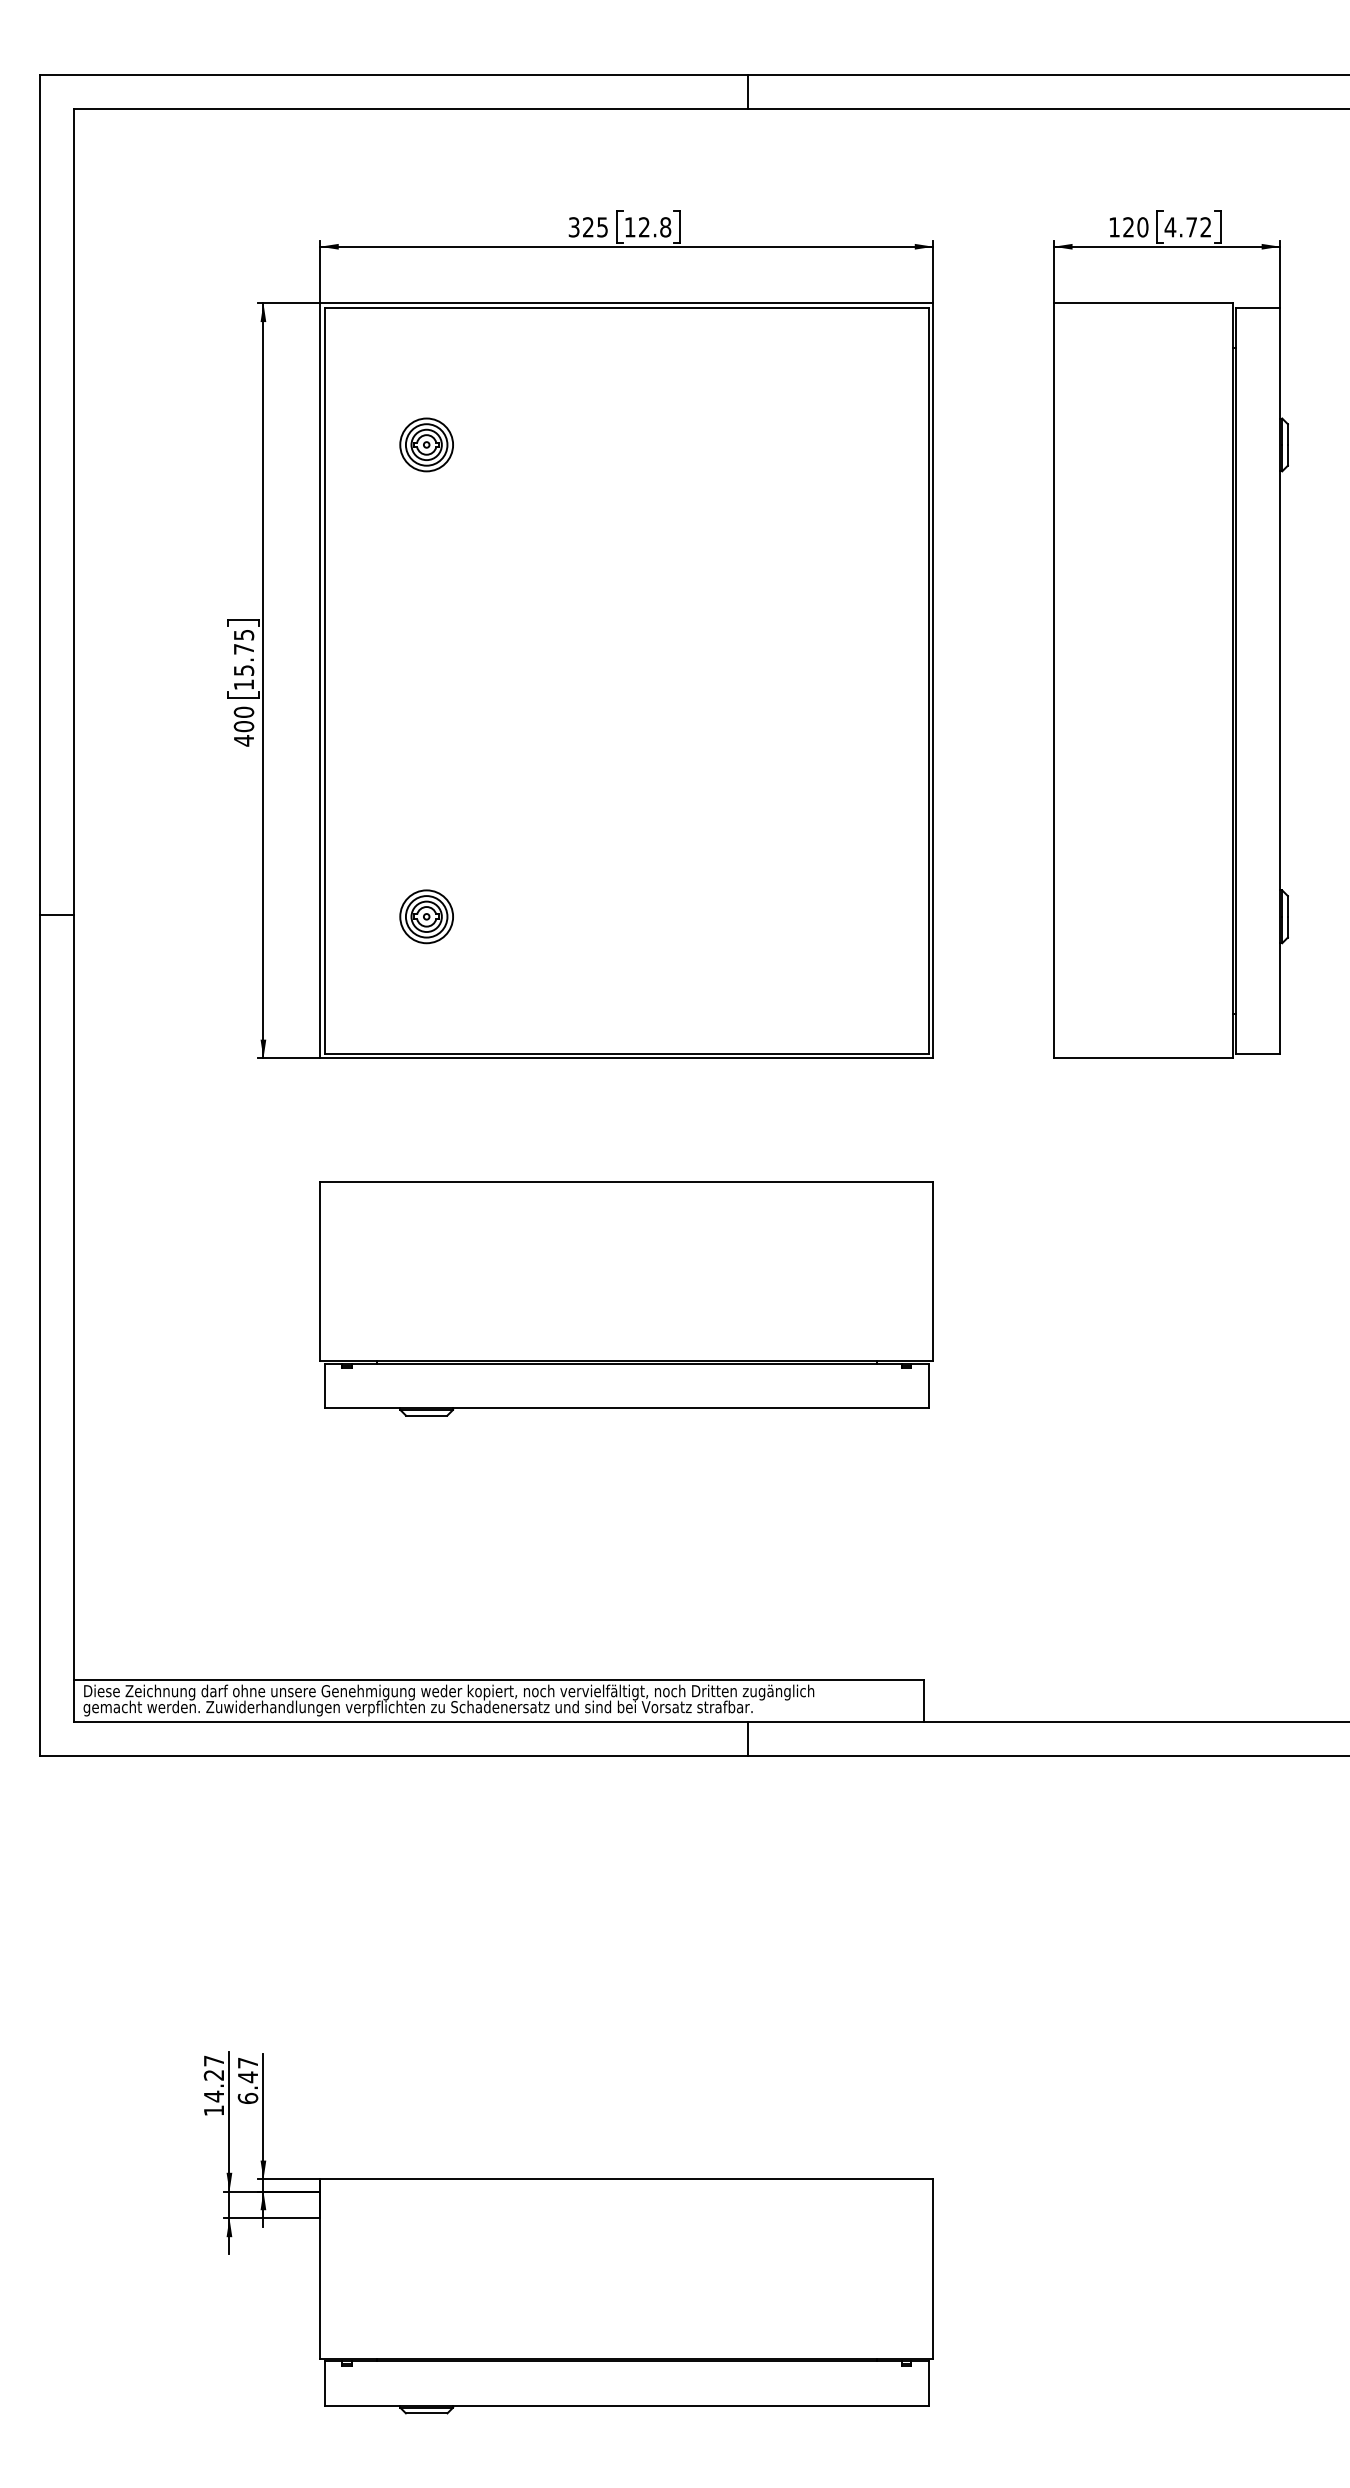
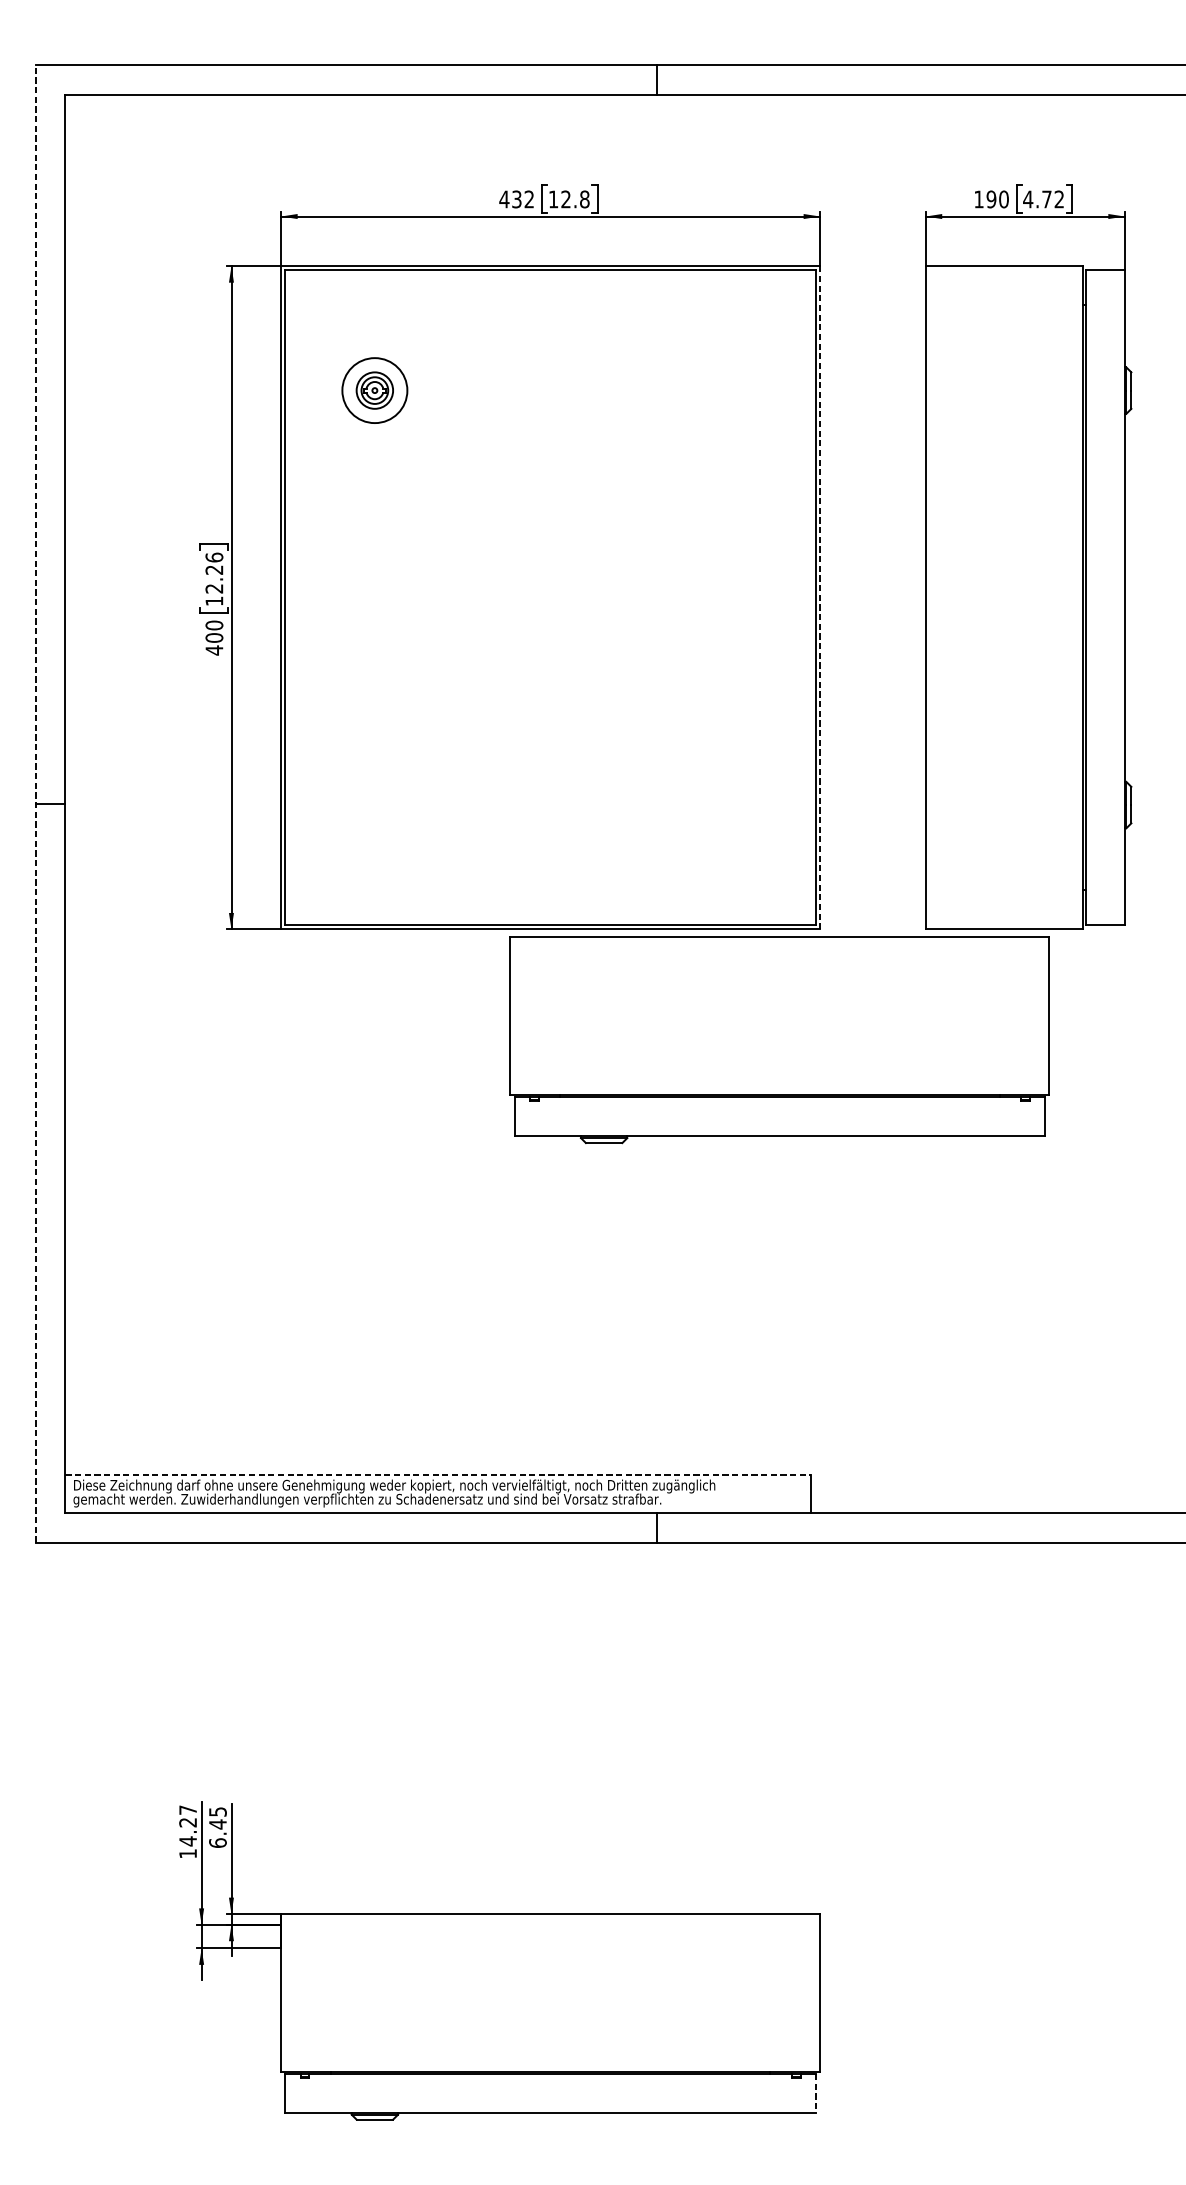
text: (587, 227) -> (516, 199), 325 -> 432
text: (1128, 227) -> (991, 199), 120 -> 190
circle: (426, 444) -> (374, 390), size x1.4
text: (243, 652) -> (213, 572), 15.75 -> 12.26
line: (933, 680) -> (820, 597), solid -> dashed
line: (40, 915) -> (35, 803), solid -> dashed
part: (426, 916) -> (374, 804), removed
part: (626, 1298) -> (779, 1040), moved
line: (499, 1679) -> (438, 1475), solid -> dashed
text: (248, 2062) -> (218, 1811), 6.47 -> 6.45
line: (928, 2384) -> (815, 2094), solid -> dashed

